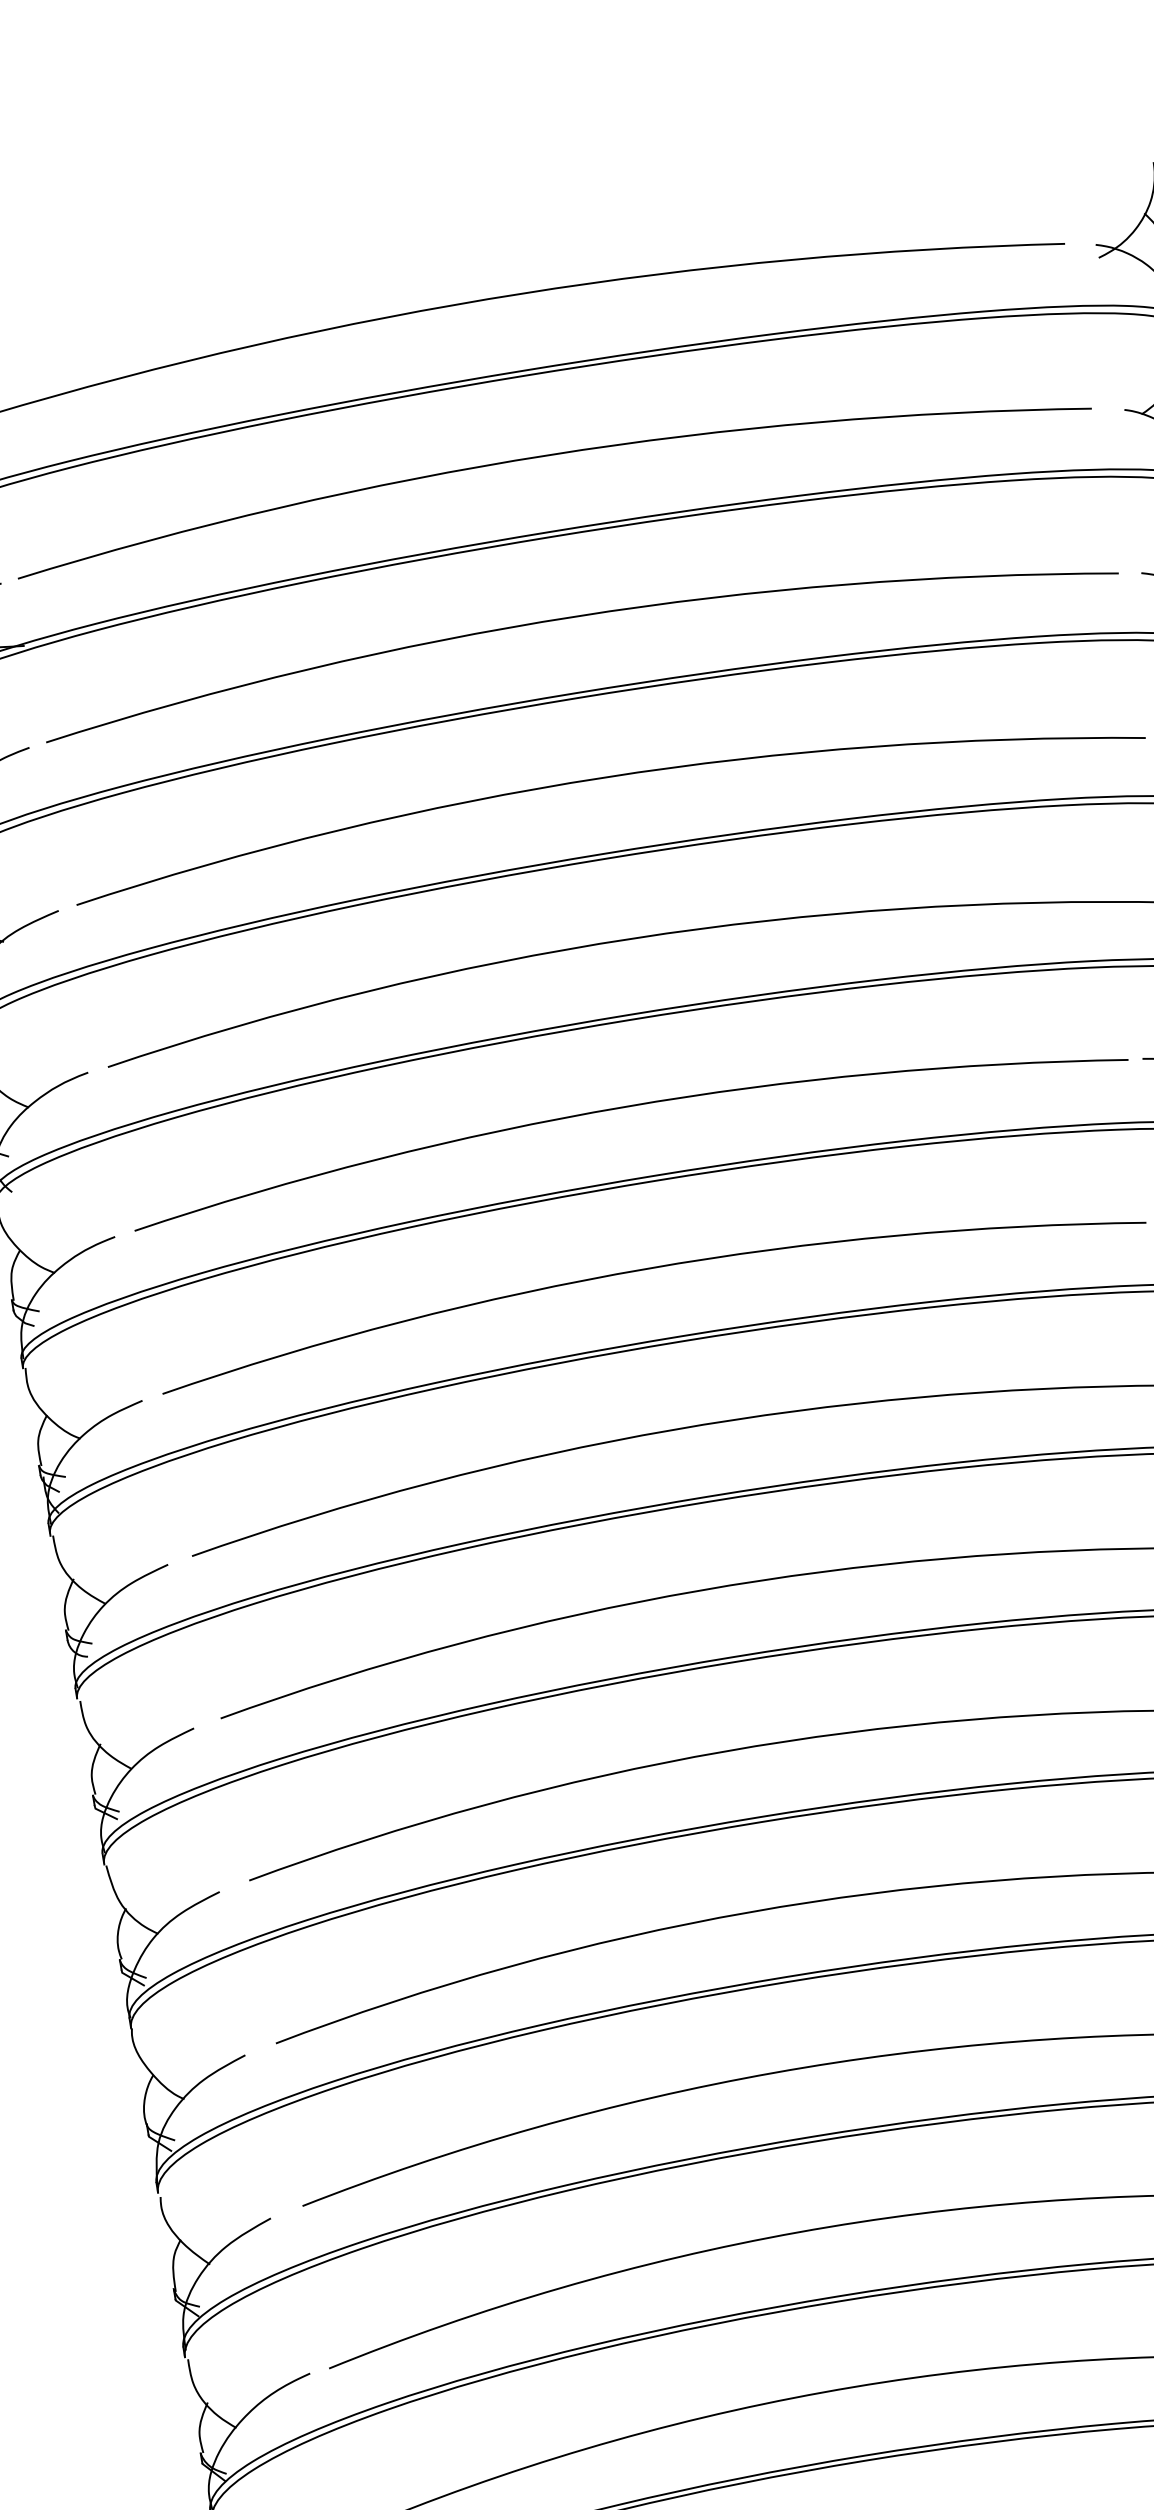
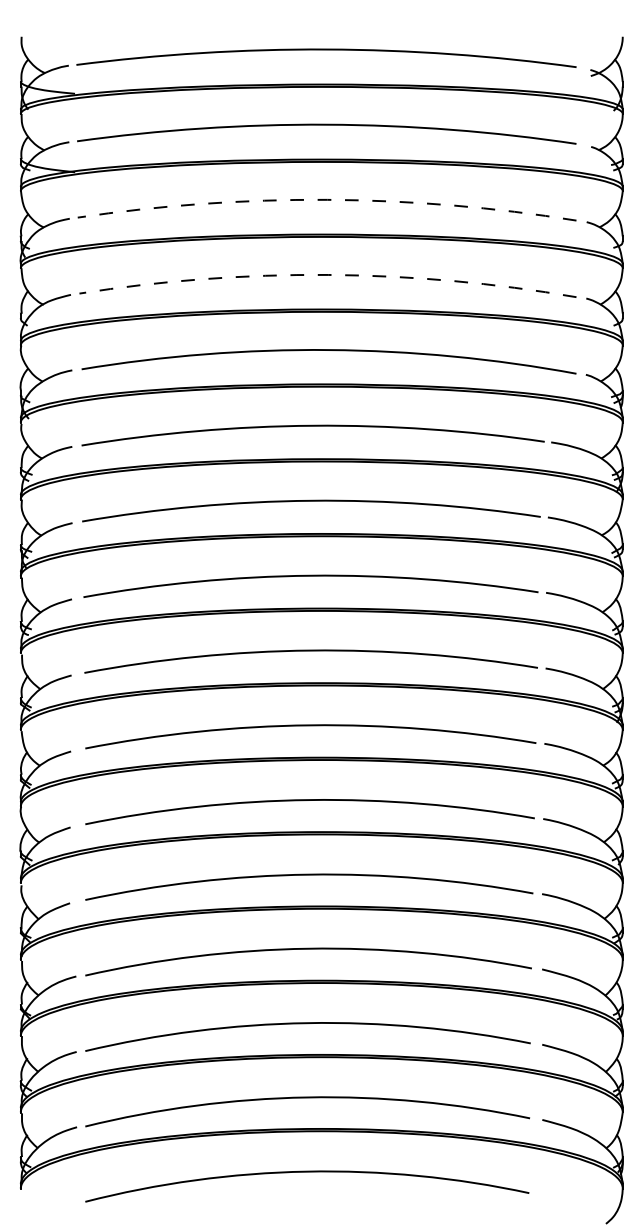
arc: (576, 615) -> (327, 199), solid -> dashed
arc: (604, 776) -> (328, 274), solid -> dashed

